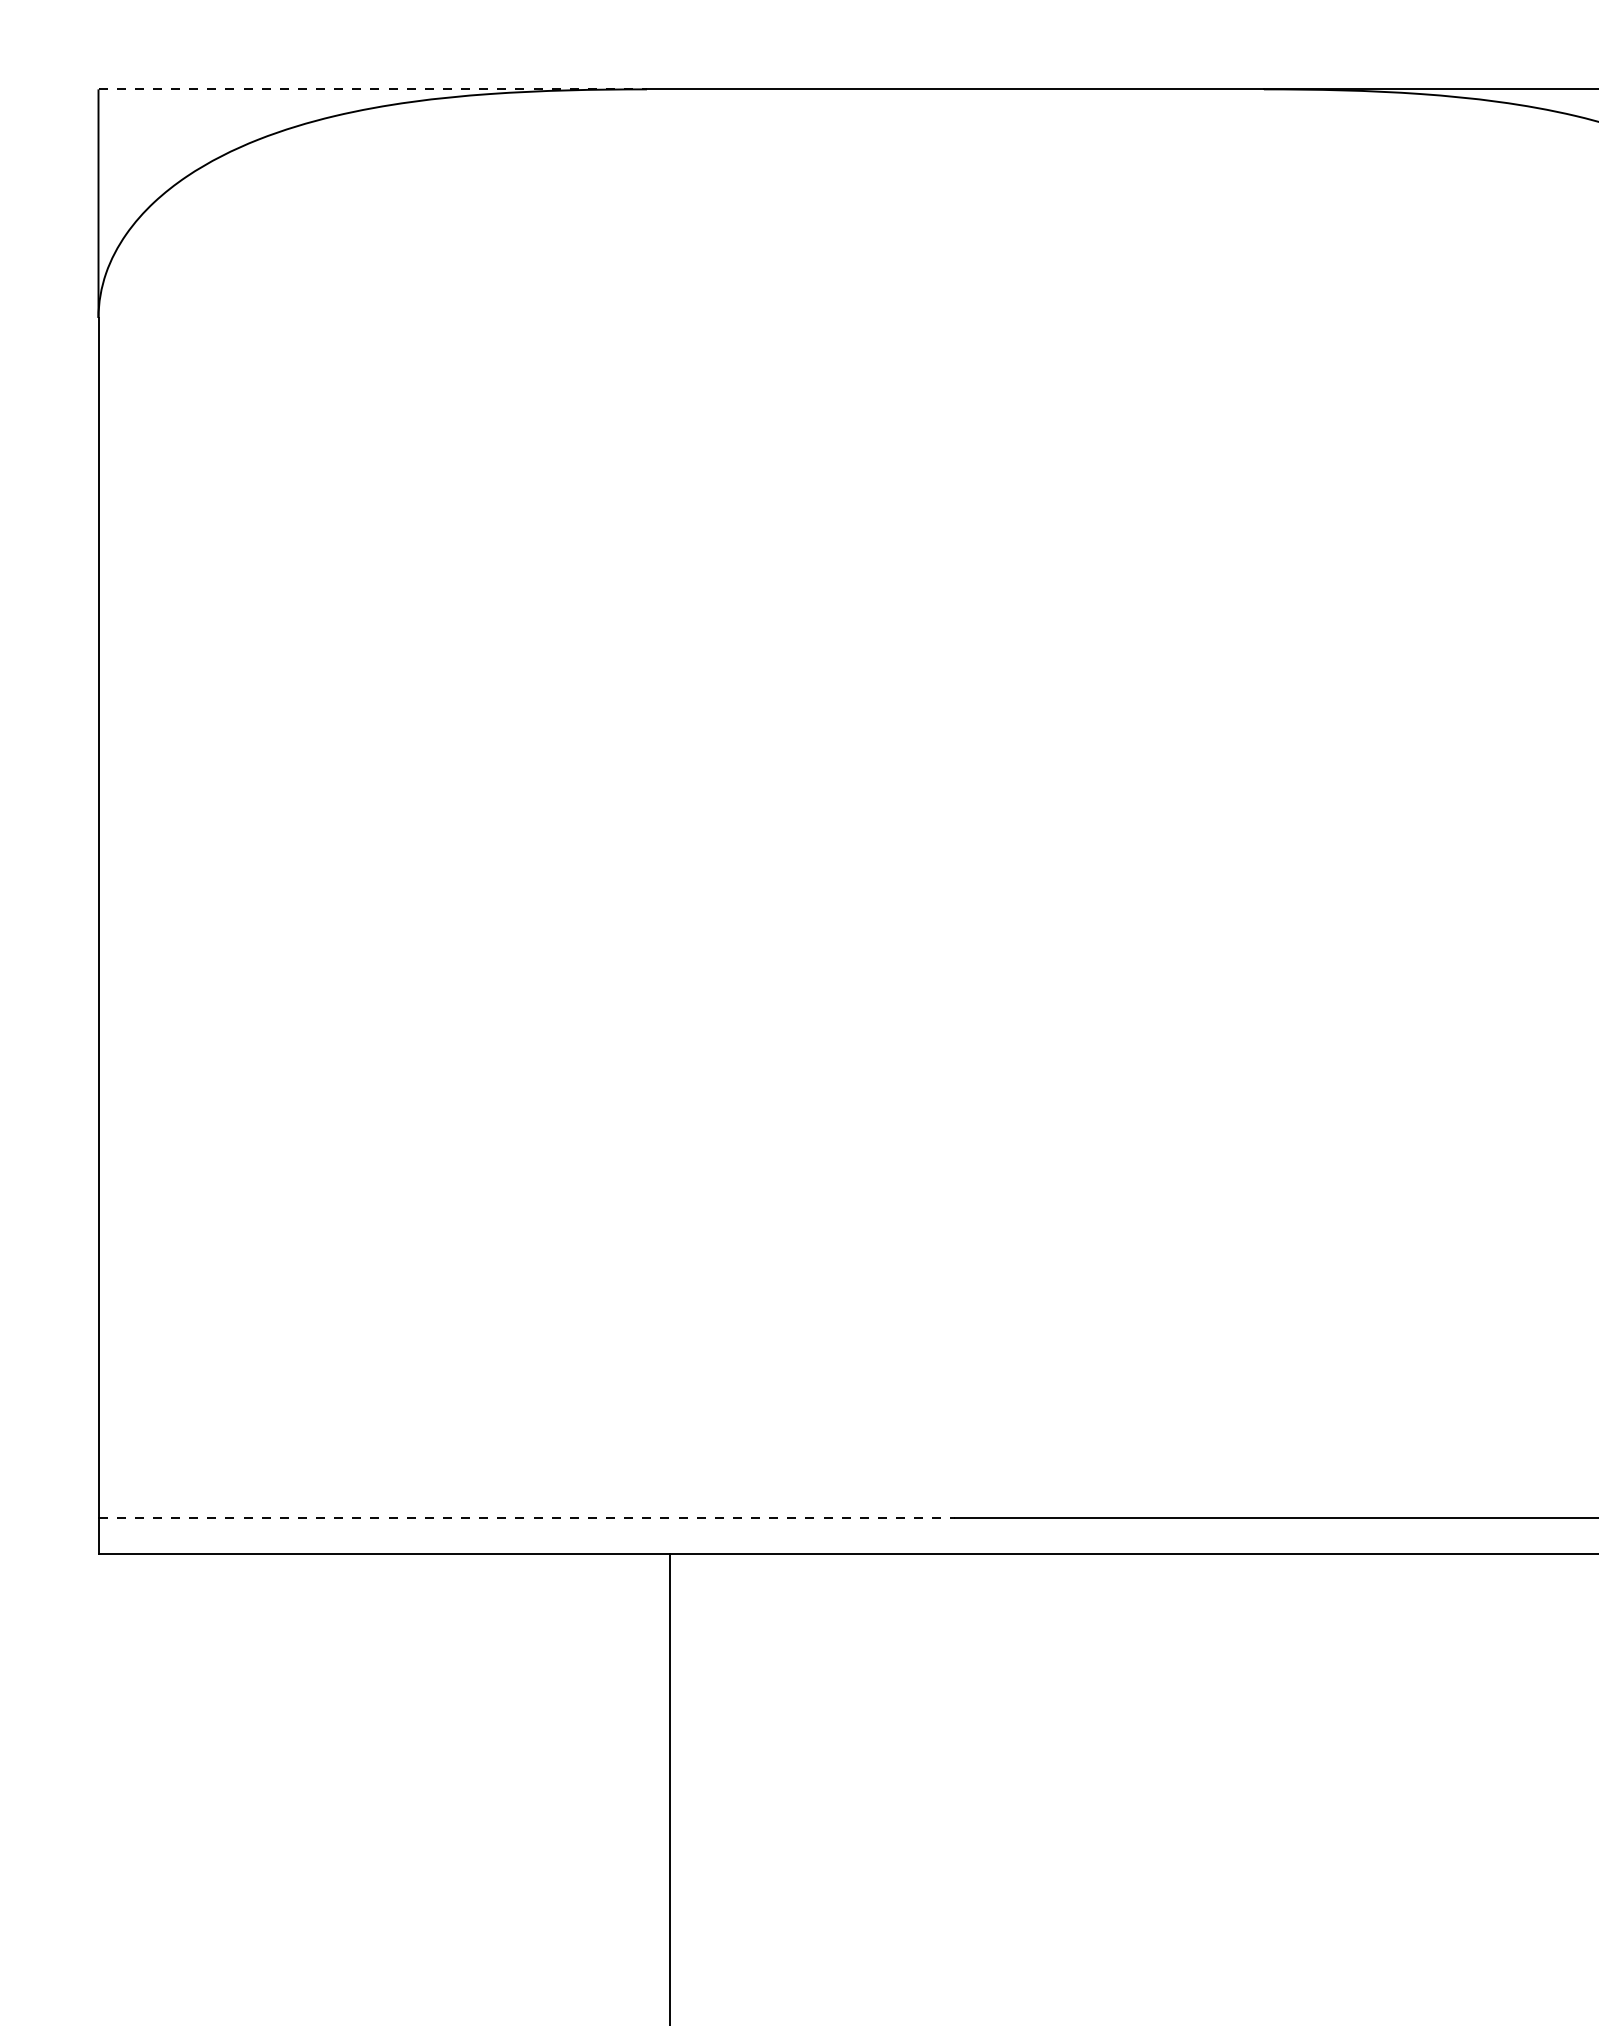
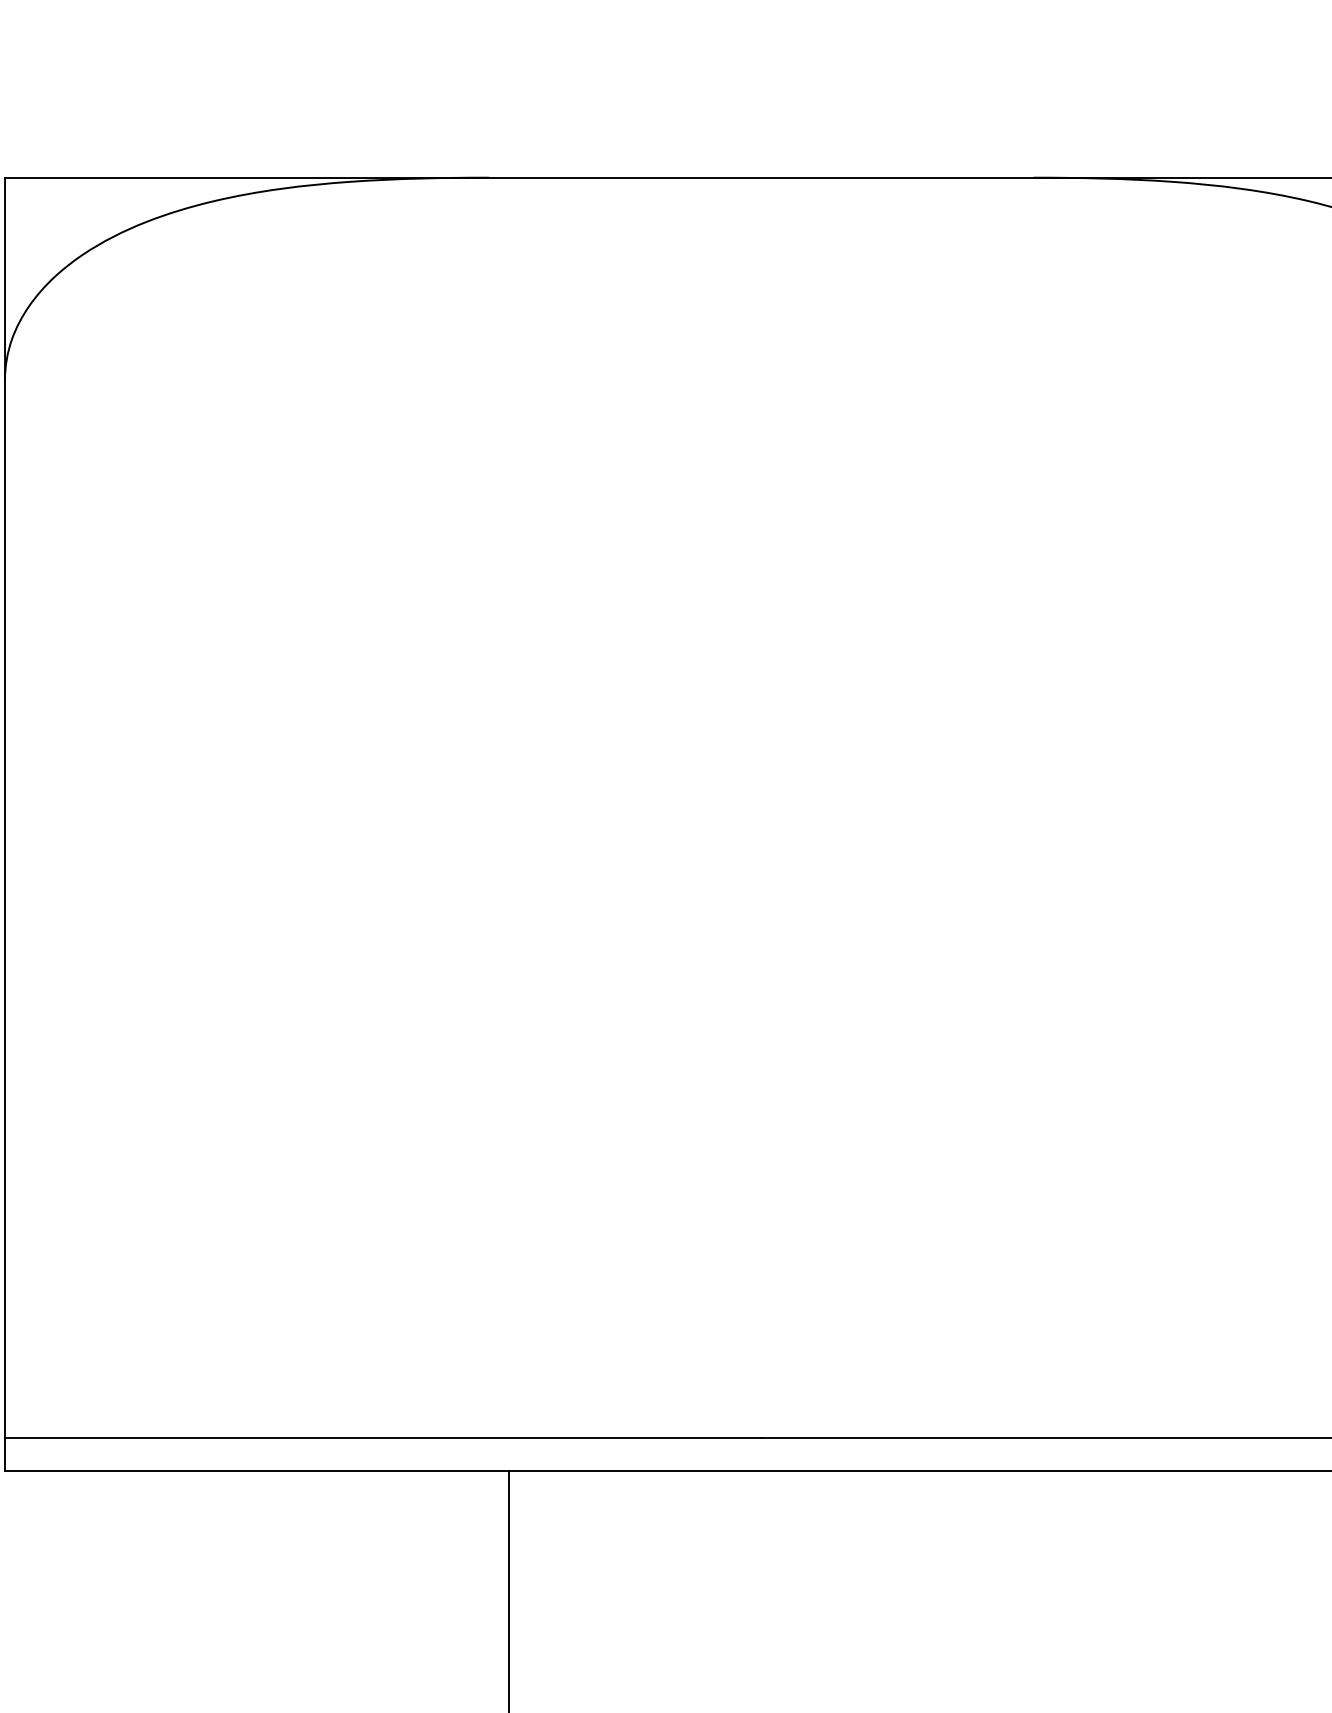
line: (373, 89) -> (247, 177), dashed -> solid
line: (527, 1517) -> (383, 1438), dashed -> solid

